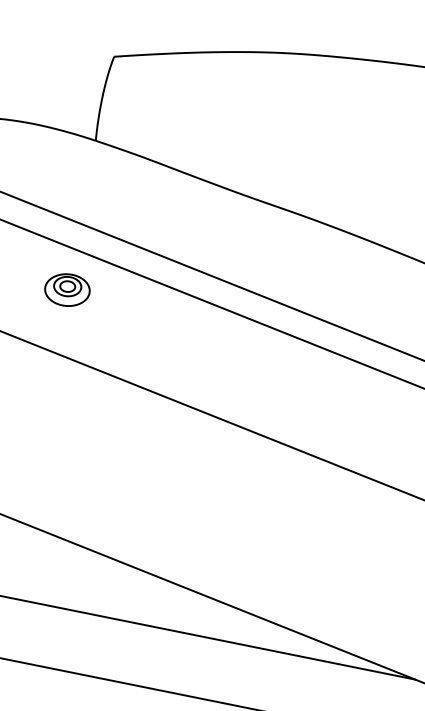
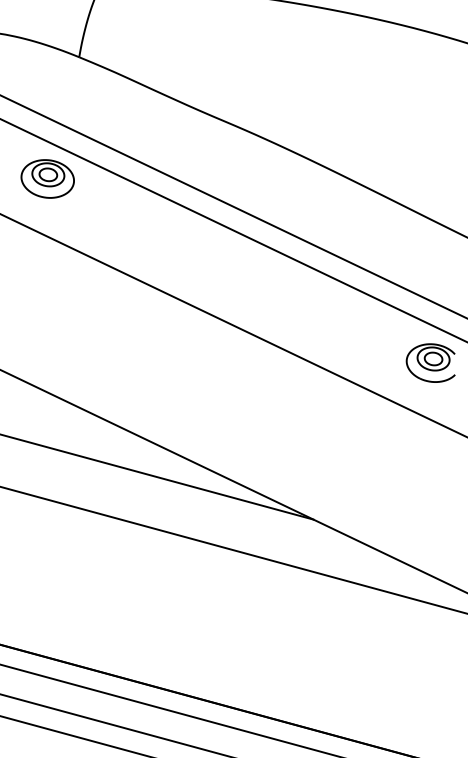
part: (67, 289) -> (47, 178), size x1.43

